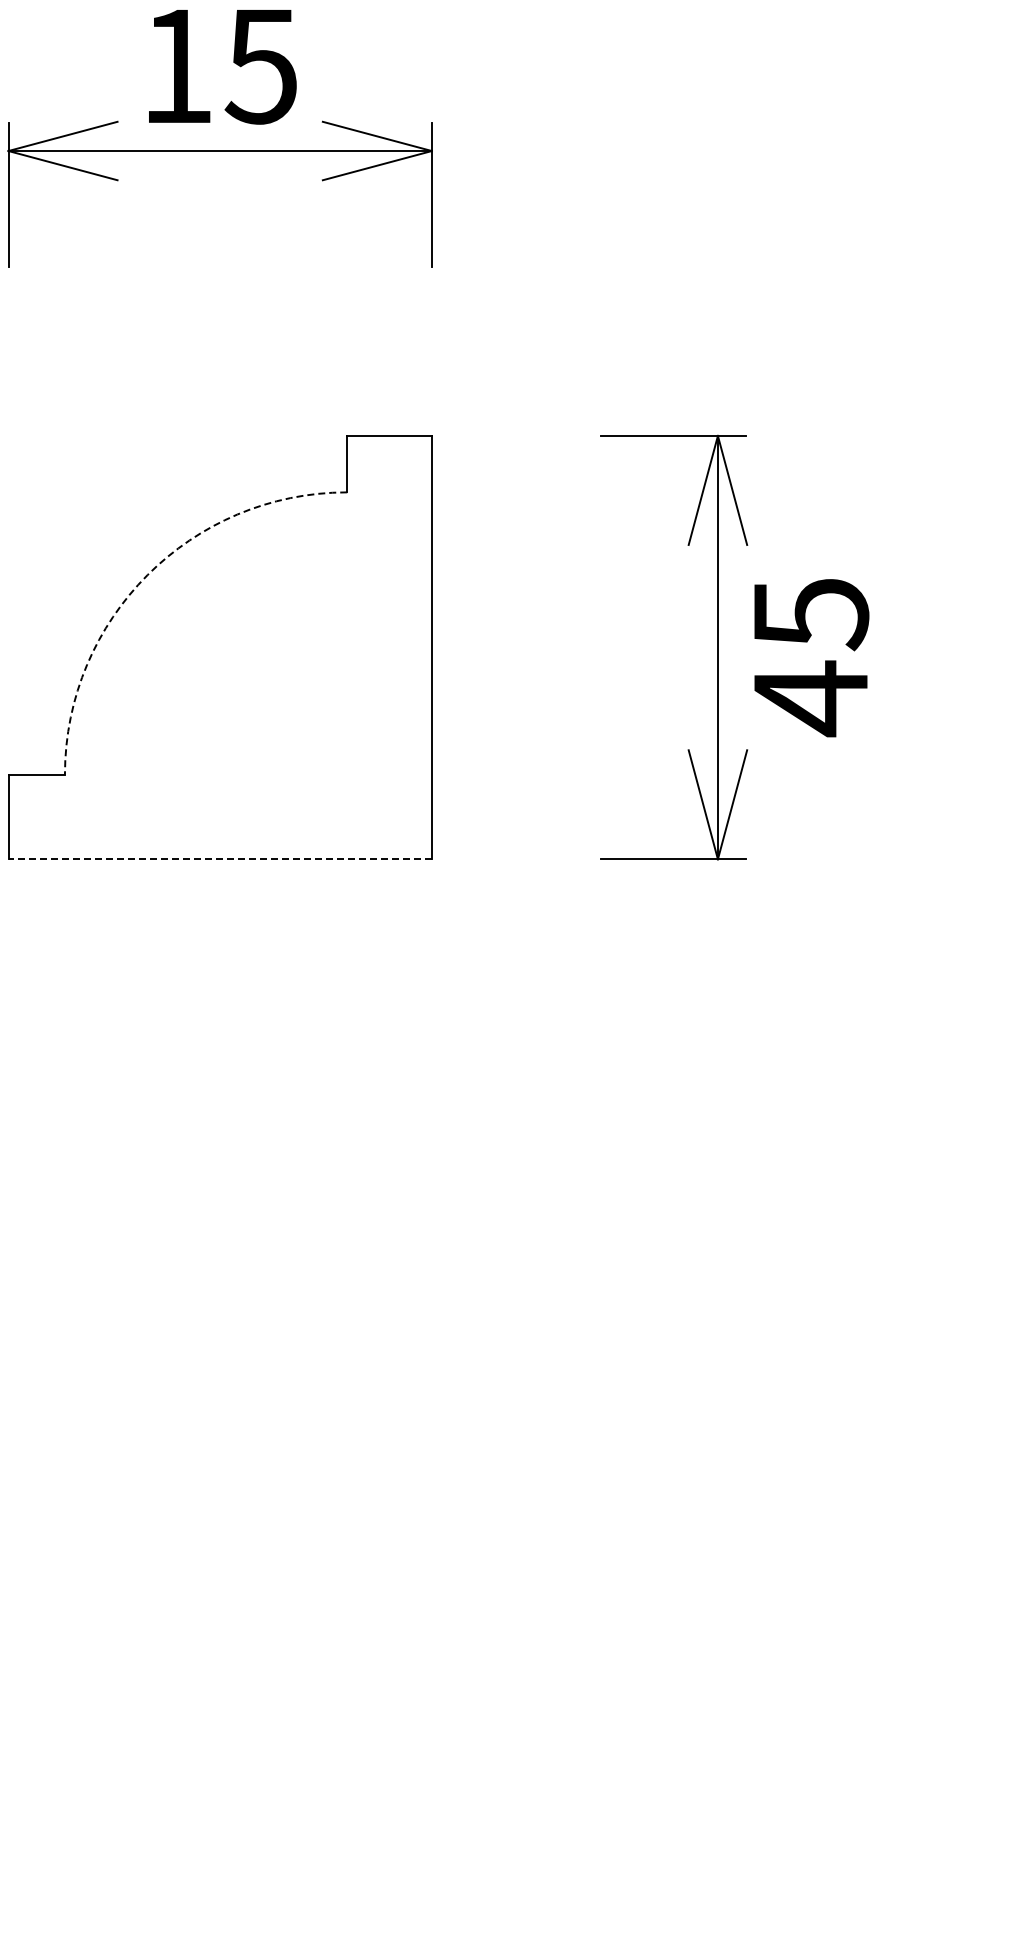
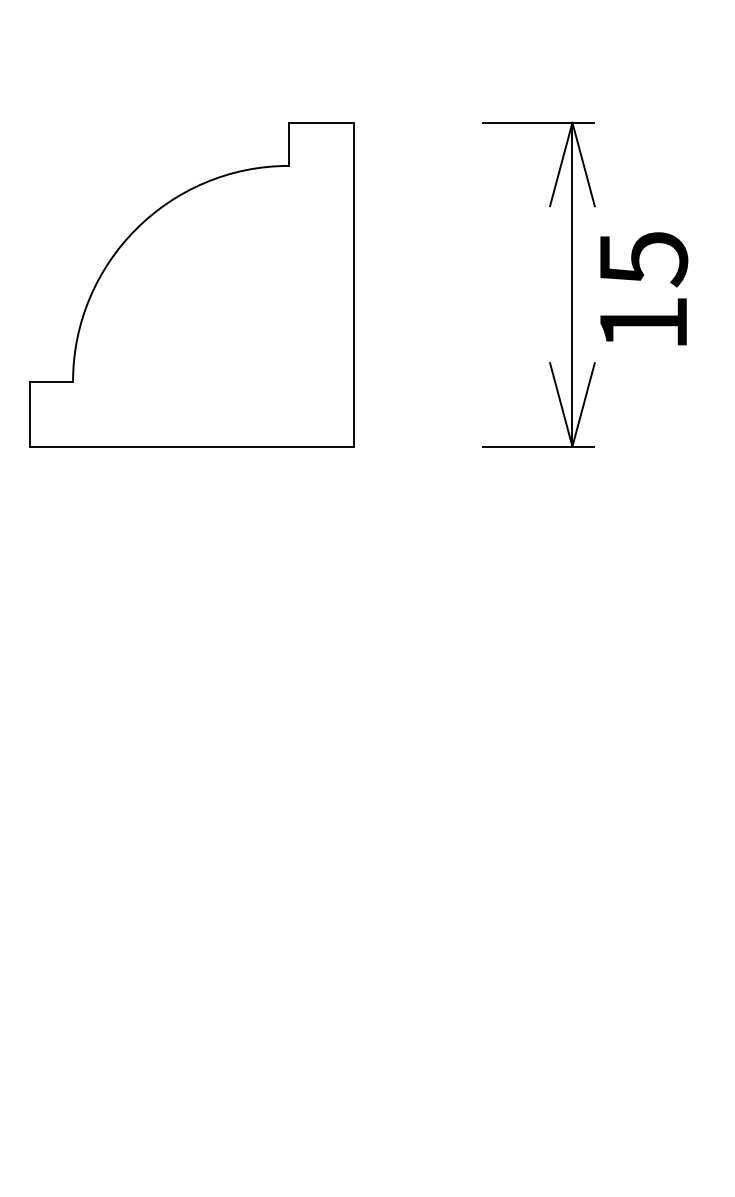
arc: (147, 575) -> (136, 229), dashed -> solid
text: (810, 698) -> (643, 323), 45 -> 15
line: (220, 859) -> (192, 446), dashed -> solid

